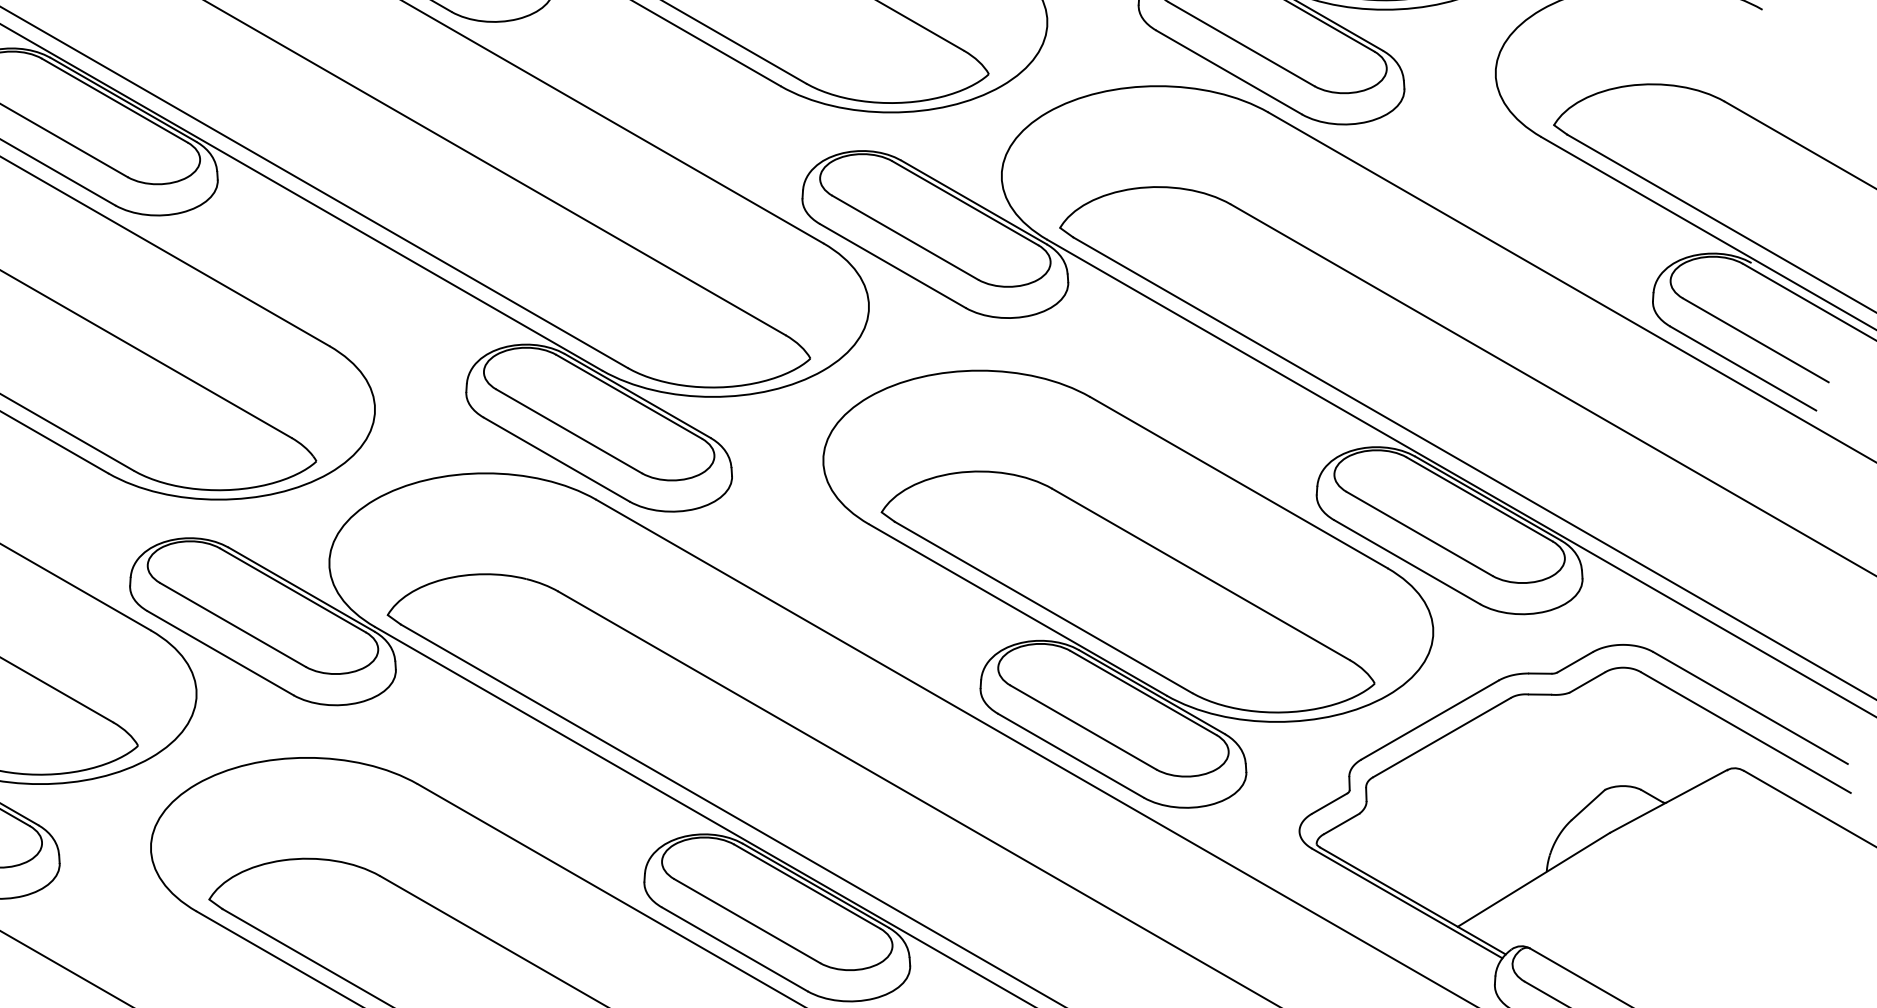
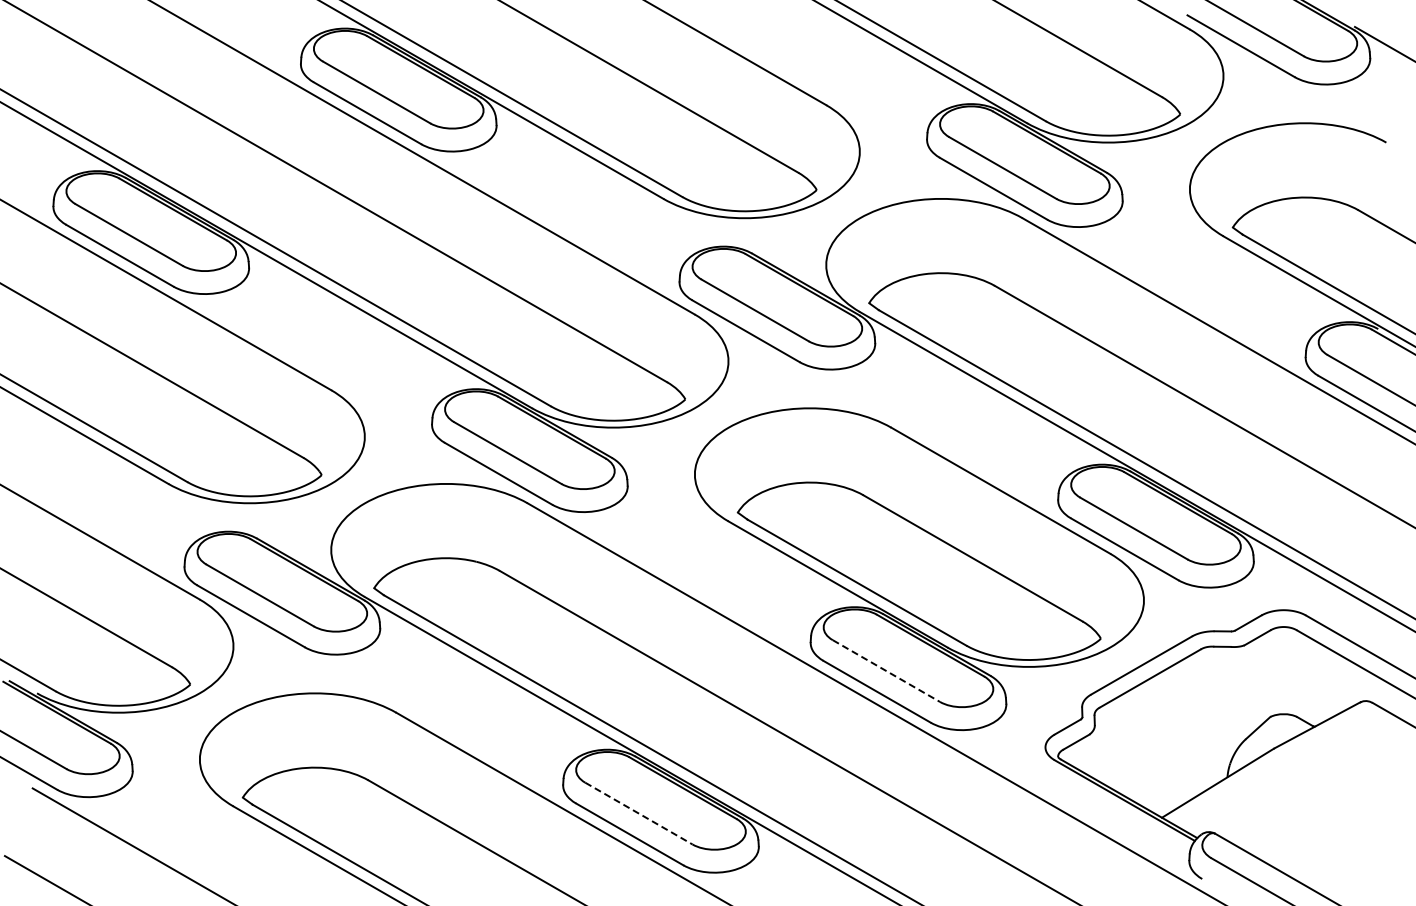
line: (1083, 728) -> (886, 671), solid -> dashed
line: (746, 921) -> (638, 813), solid -> dashed

